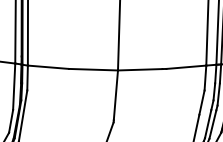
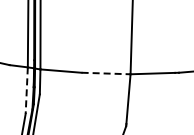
line: (94, 69) -> (107, 73), solid -> dashed
line: (14, 87) -> (27, 91), solid -> dashed

